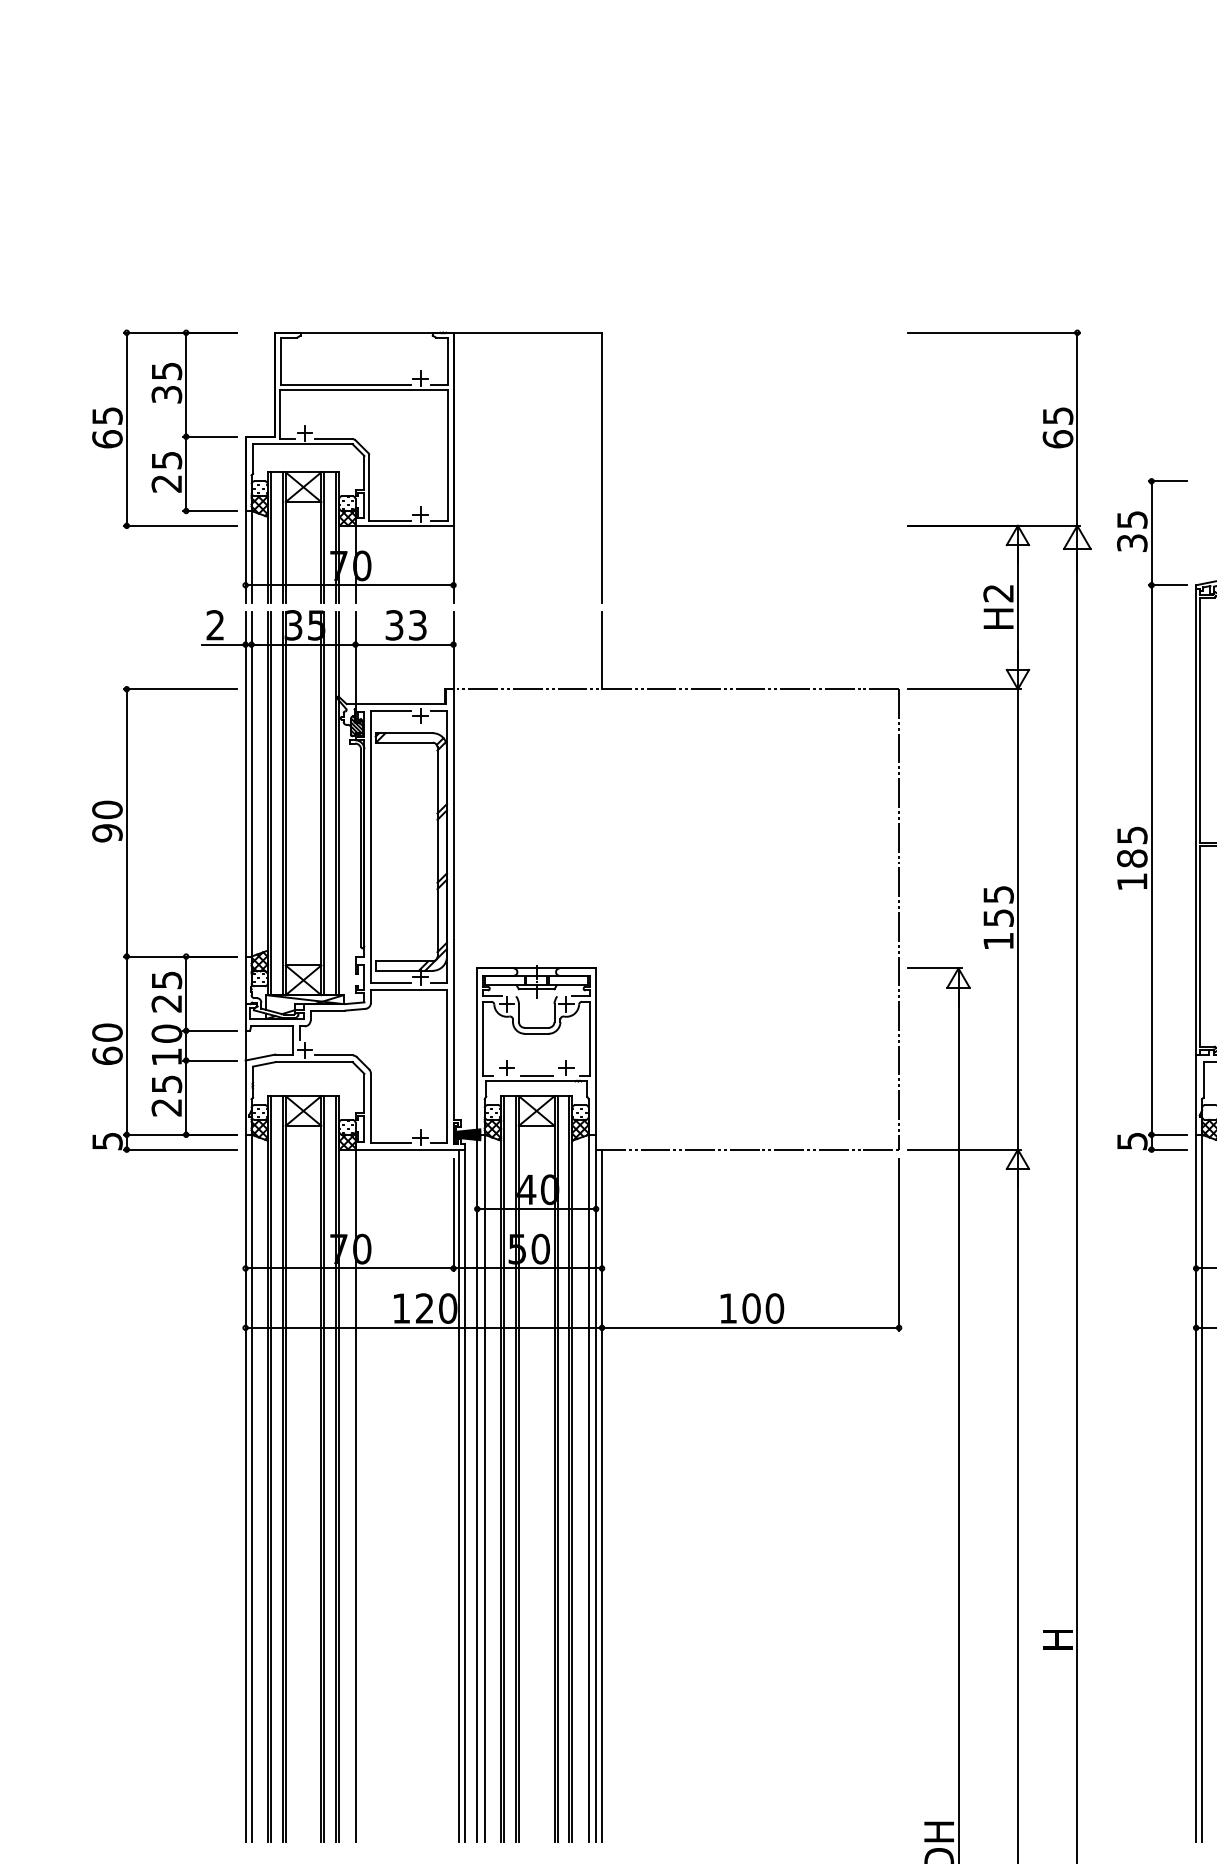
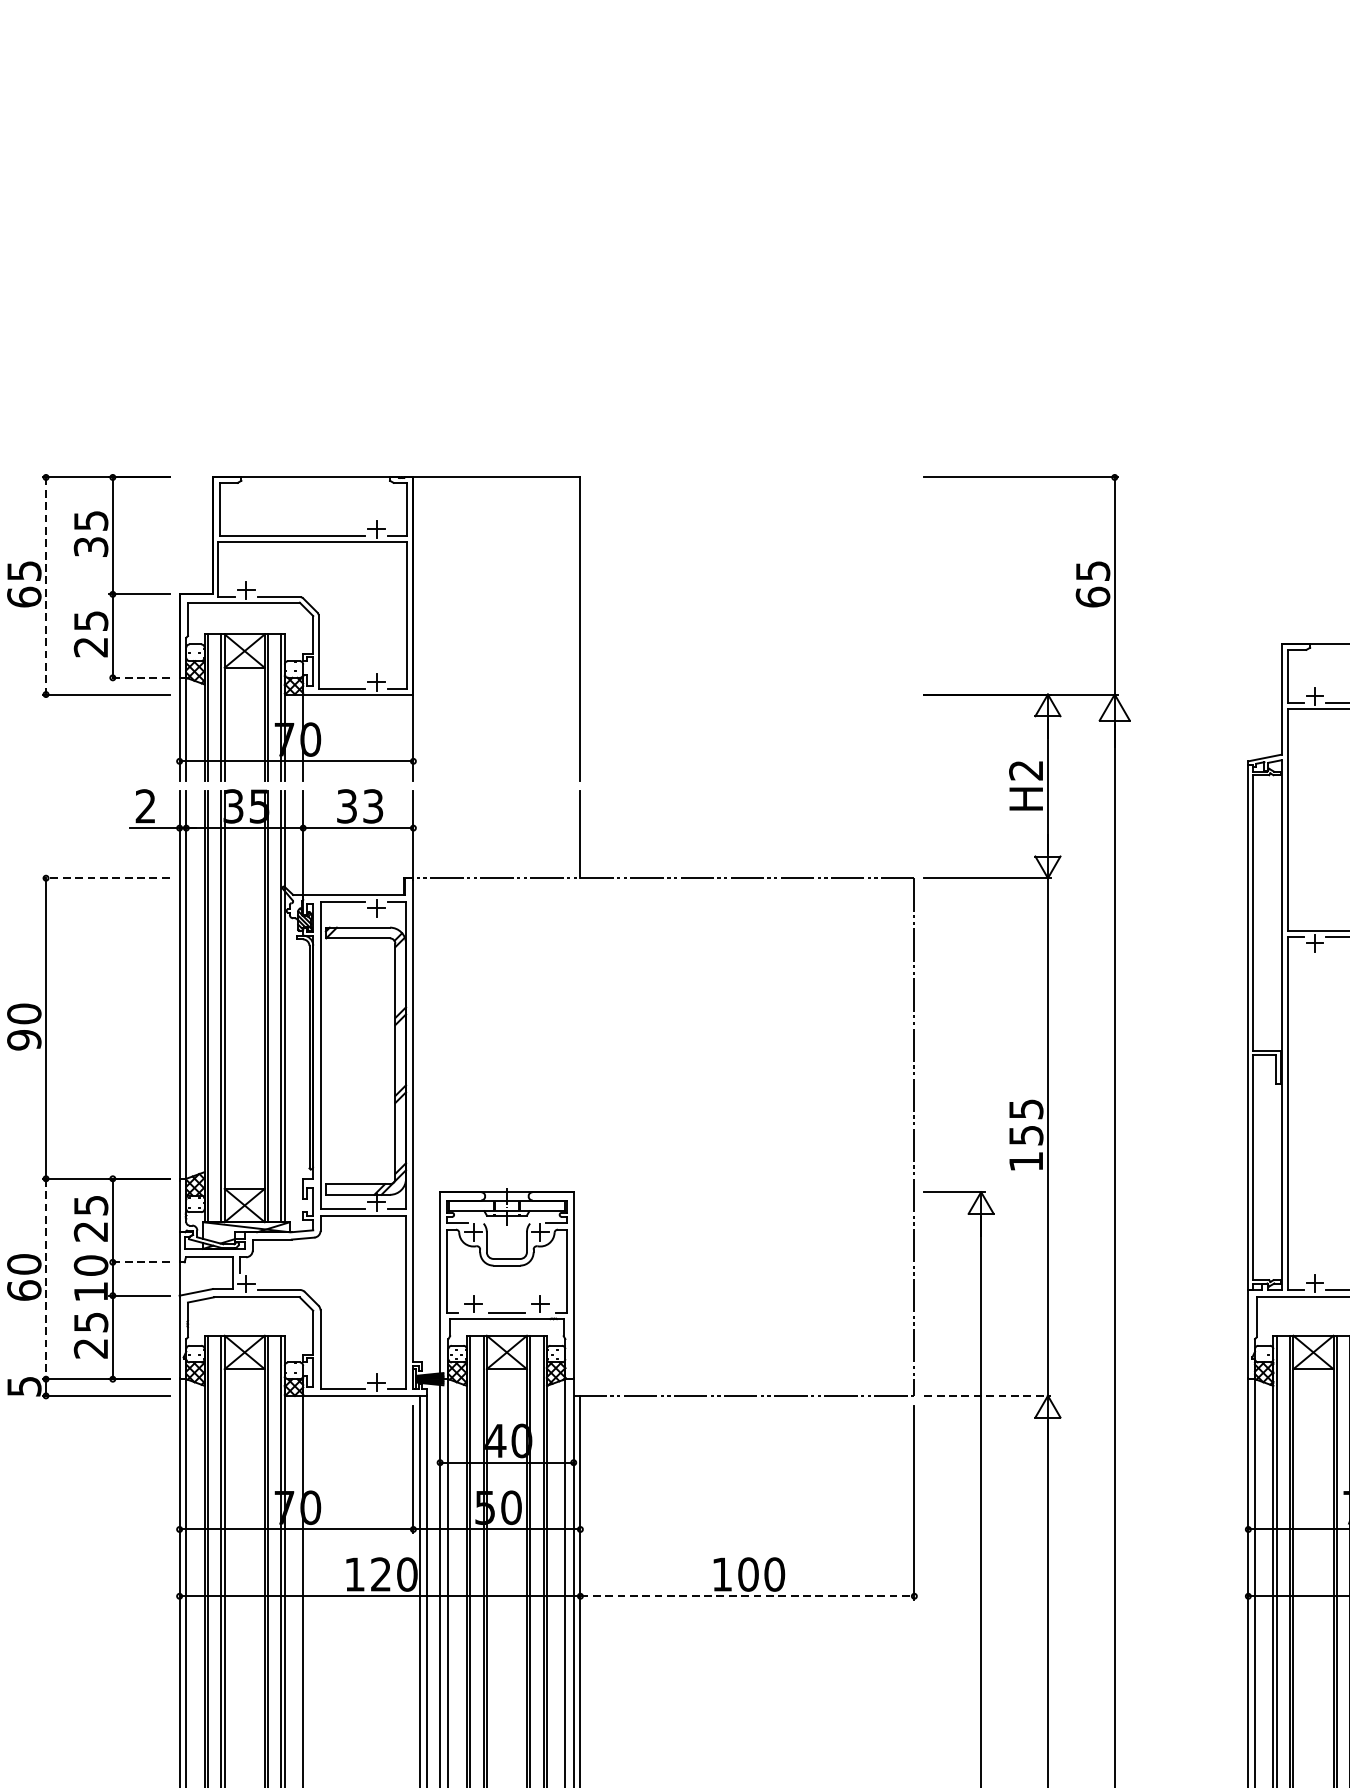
line: (126, 429) -> (45, 586), solid -> dashed
line: (209, 510) -> (139, 677), solid -> dashed
line: (179, 689) -> (105, 878), solid -> dashed
part: (1152, 815) -> (1199, 1020), removed
line: (209, 1030) -> (139, 1261), solid -> dashed
line: (126, 1046) -> (45, 1279), solid -> dashed
line: (964, 1149) -> (987, 1395), solid -> dashed
line: (750, 1327) -> (747, 1595), solid -> dashed

